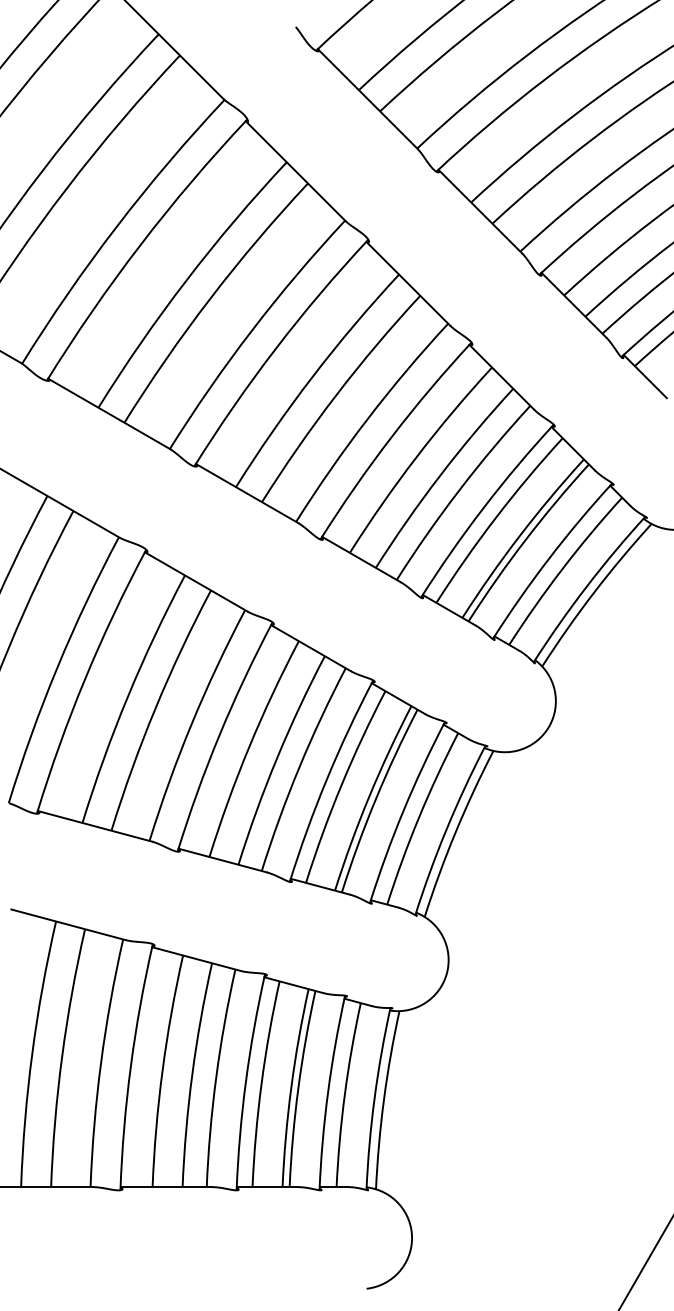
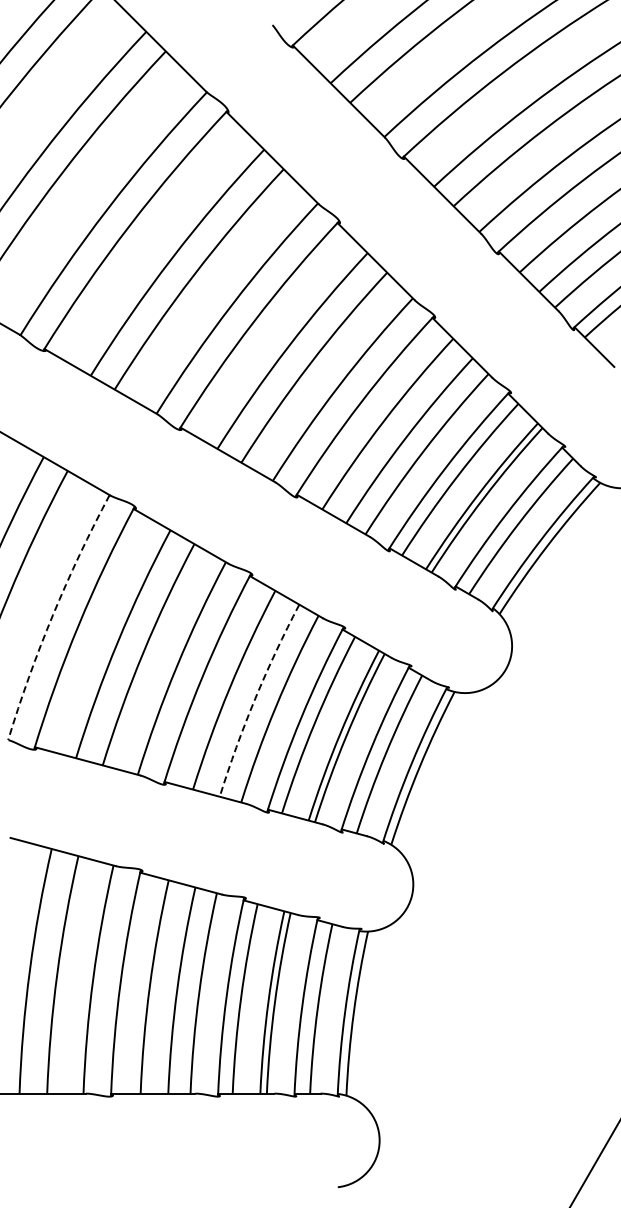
arc: (57, 667) -> (53, 615), solid -> dashed
arc: (277, 758) -> (255, 698), solid -> dashed

